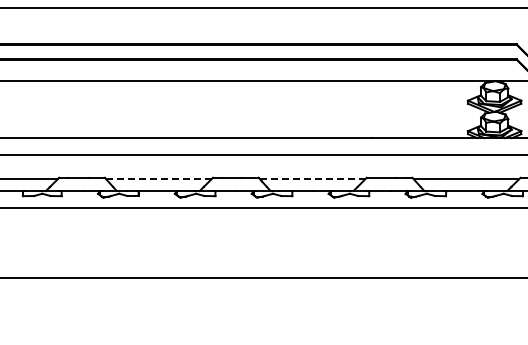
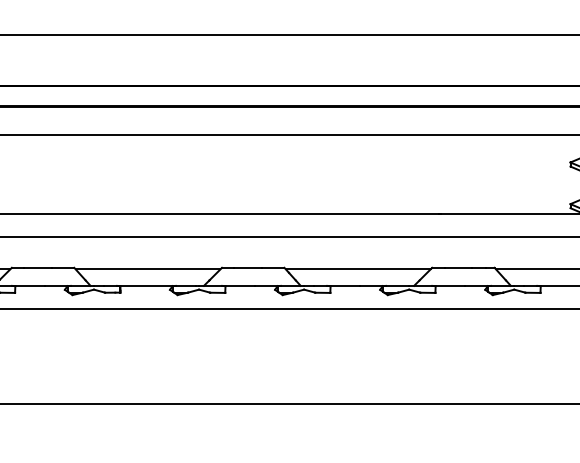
line: (158, 179) -> (147, 270), dashed -> solid
line: (312, 179) -> (358, 270), dashed -> solid

